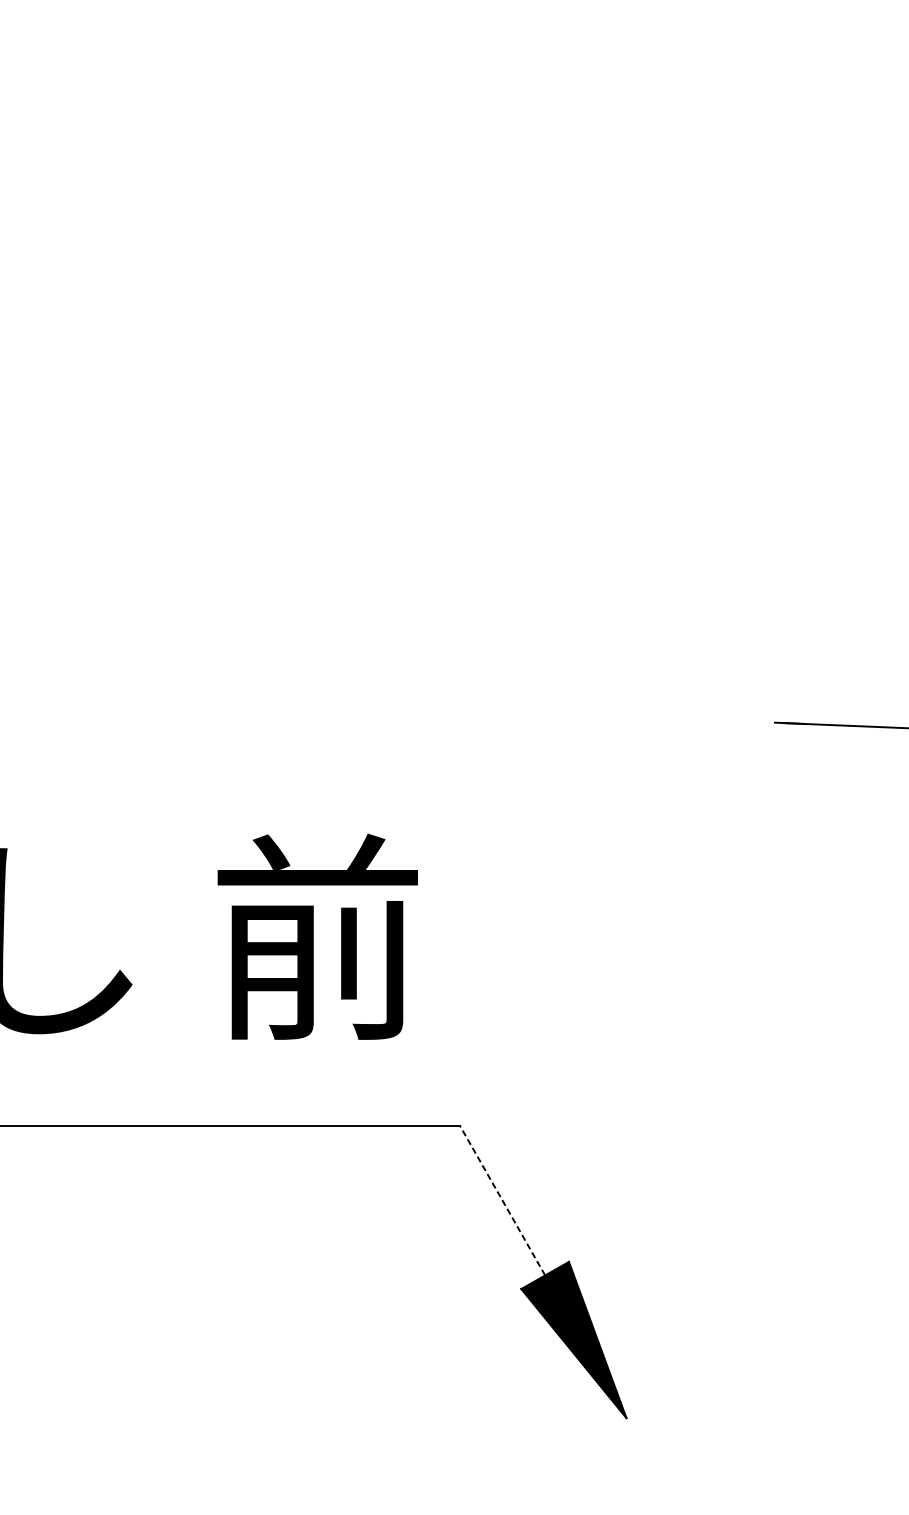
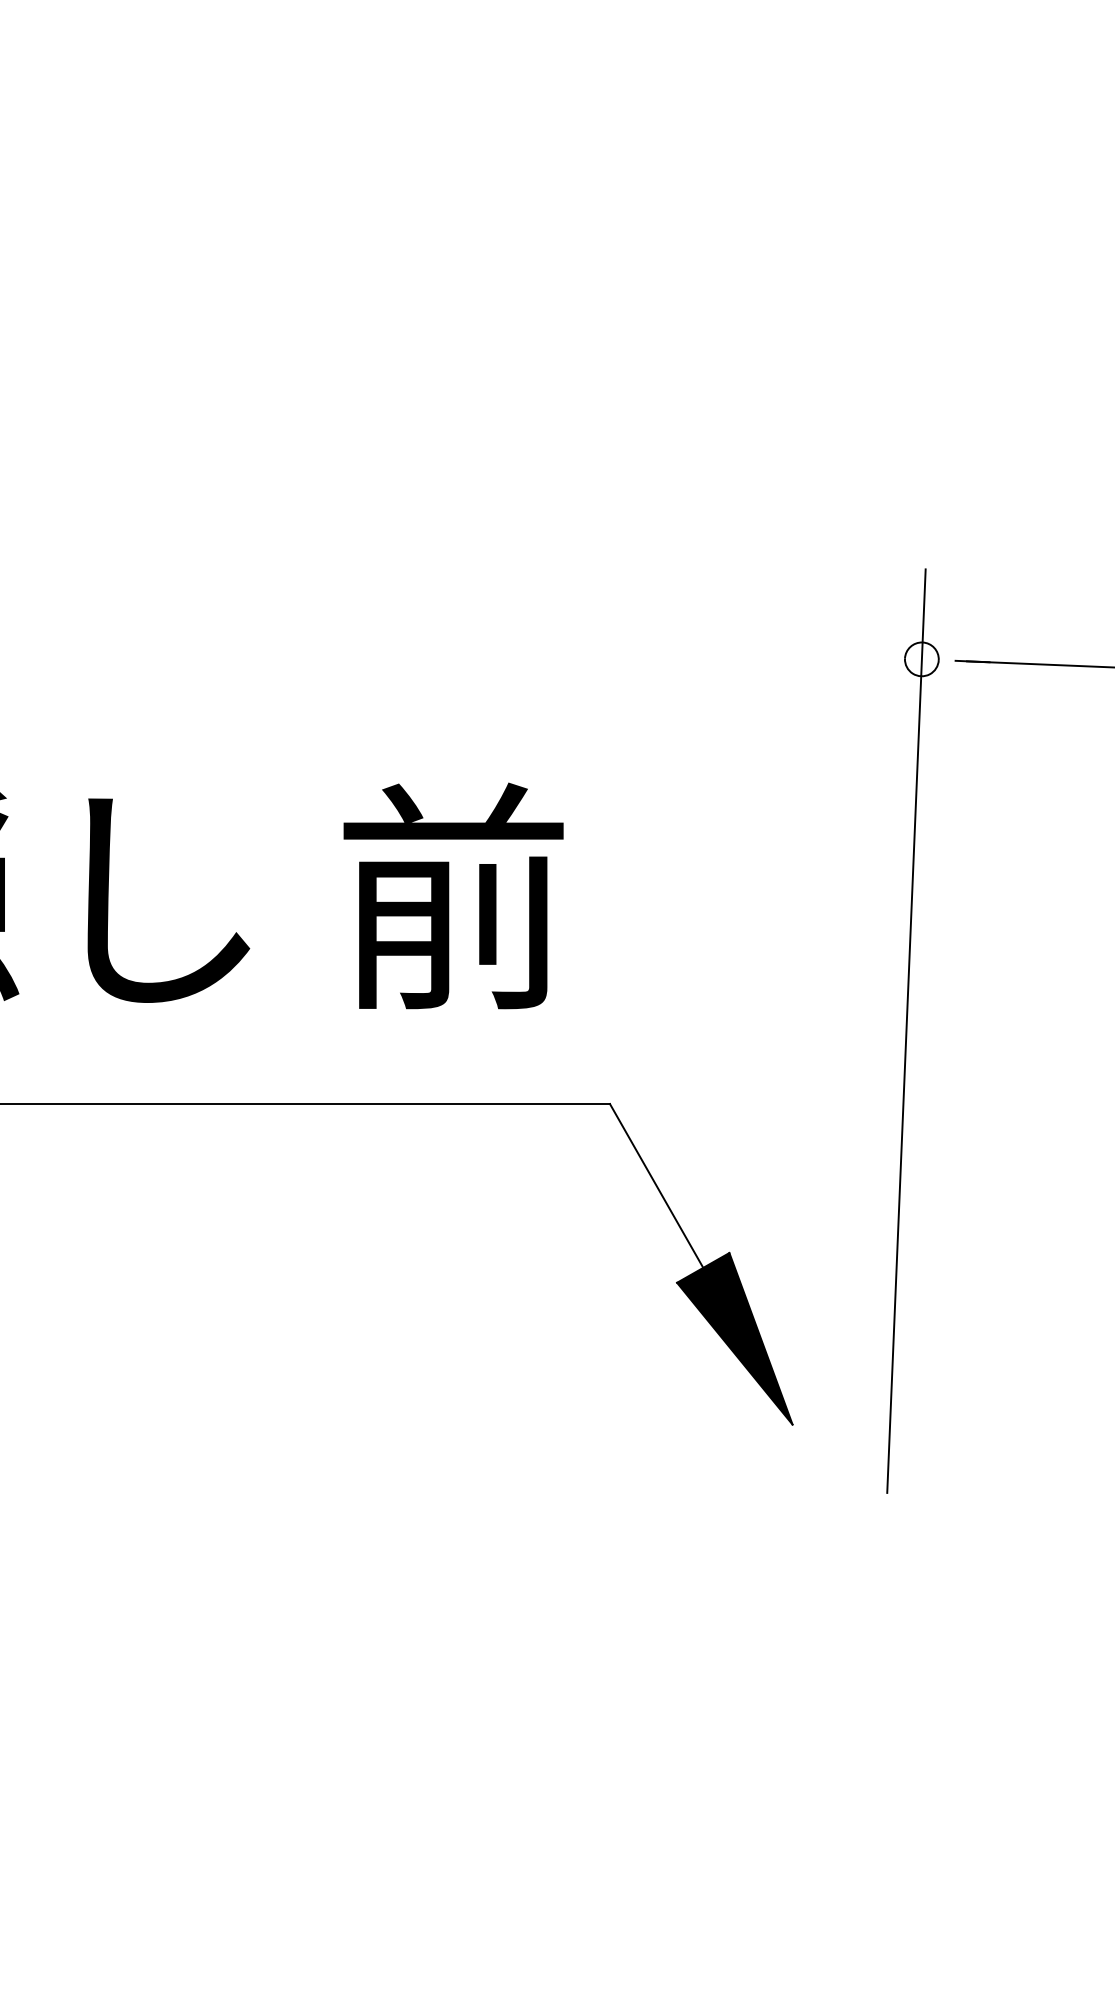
part: (735, 1059) -> (912, 1030), added
line: (502, 1200) -> (656, 1185), dashed -> solid

